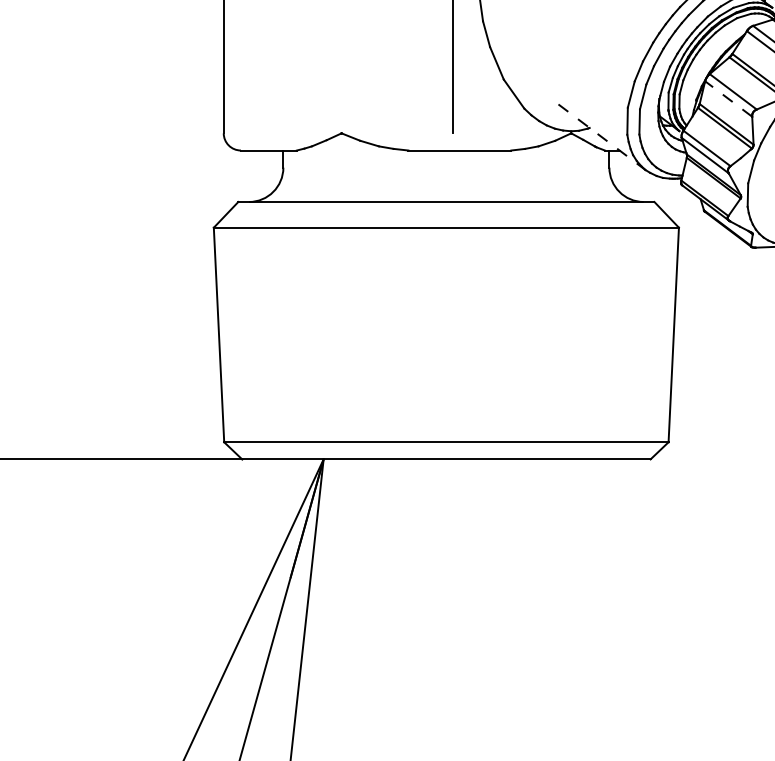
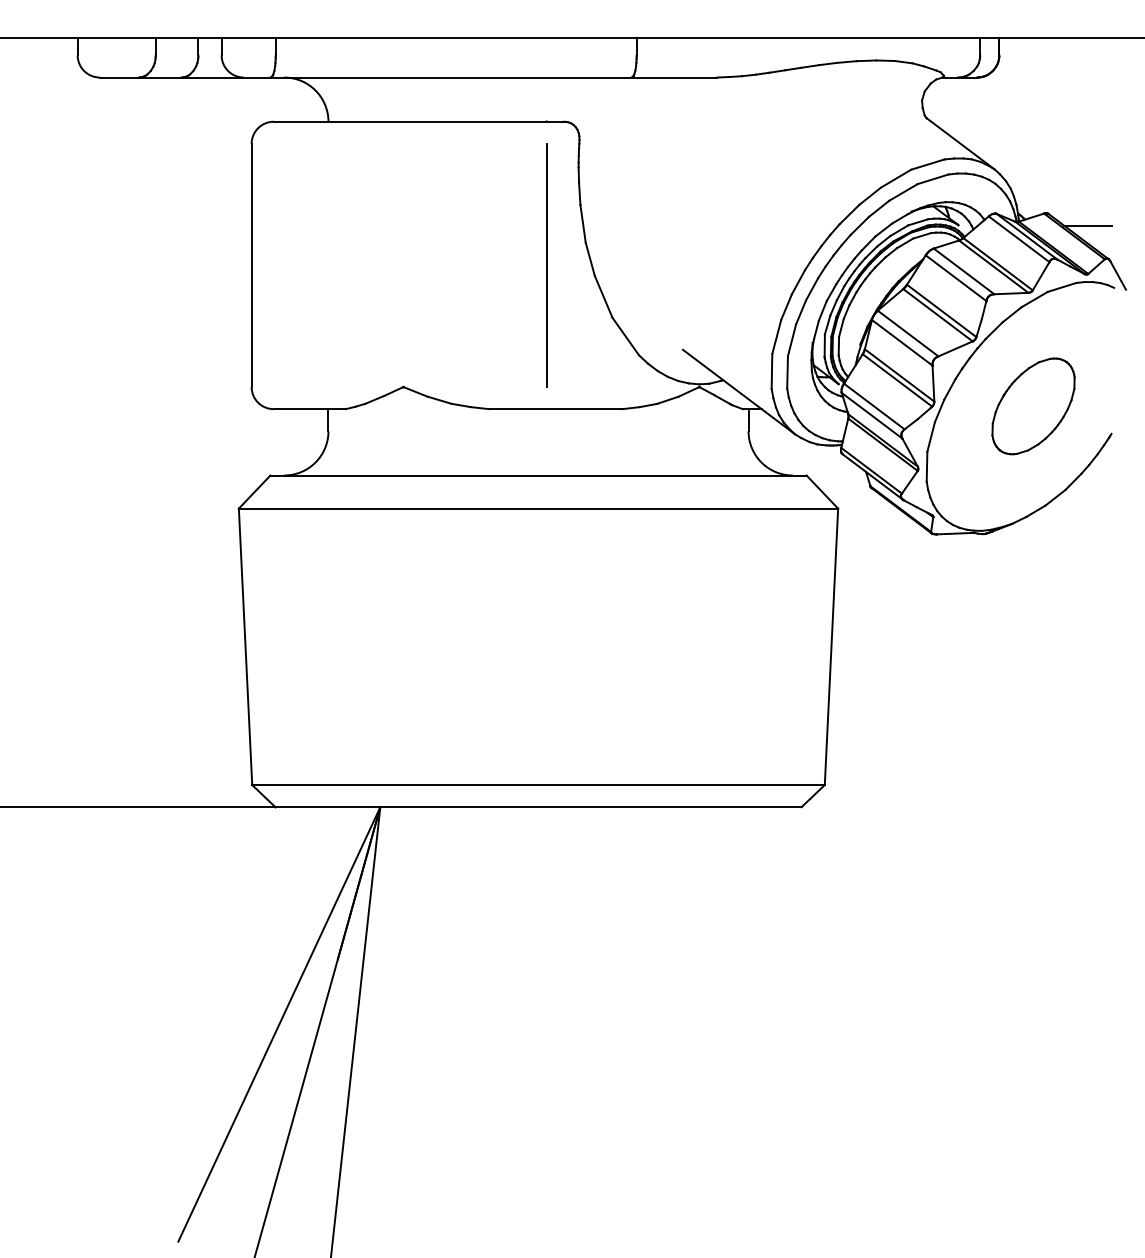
line: (728, 98) -> (902, 342), dashed -> solid
line: (602, 137) -> (739, 392), dashed -> solid

